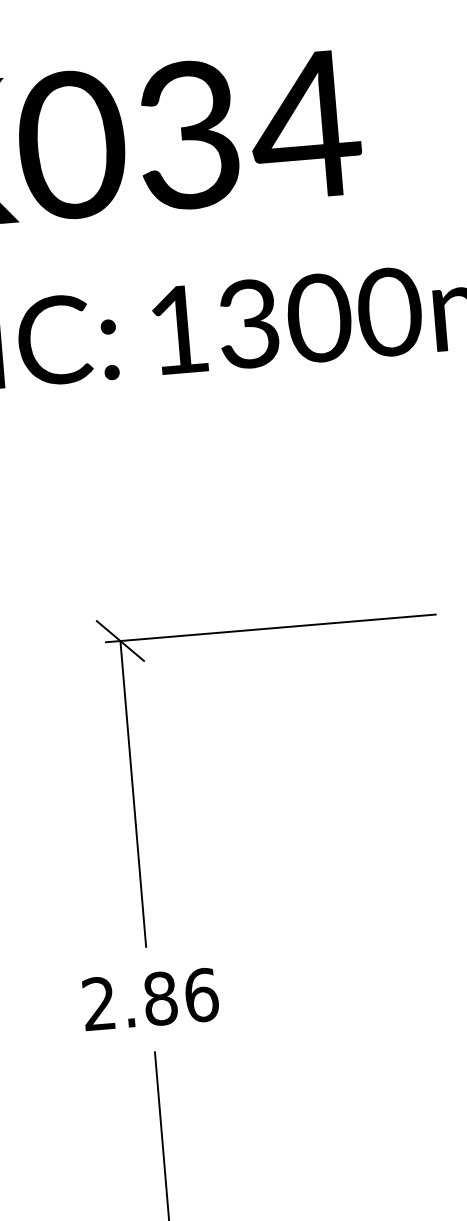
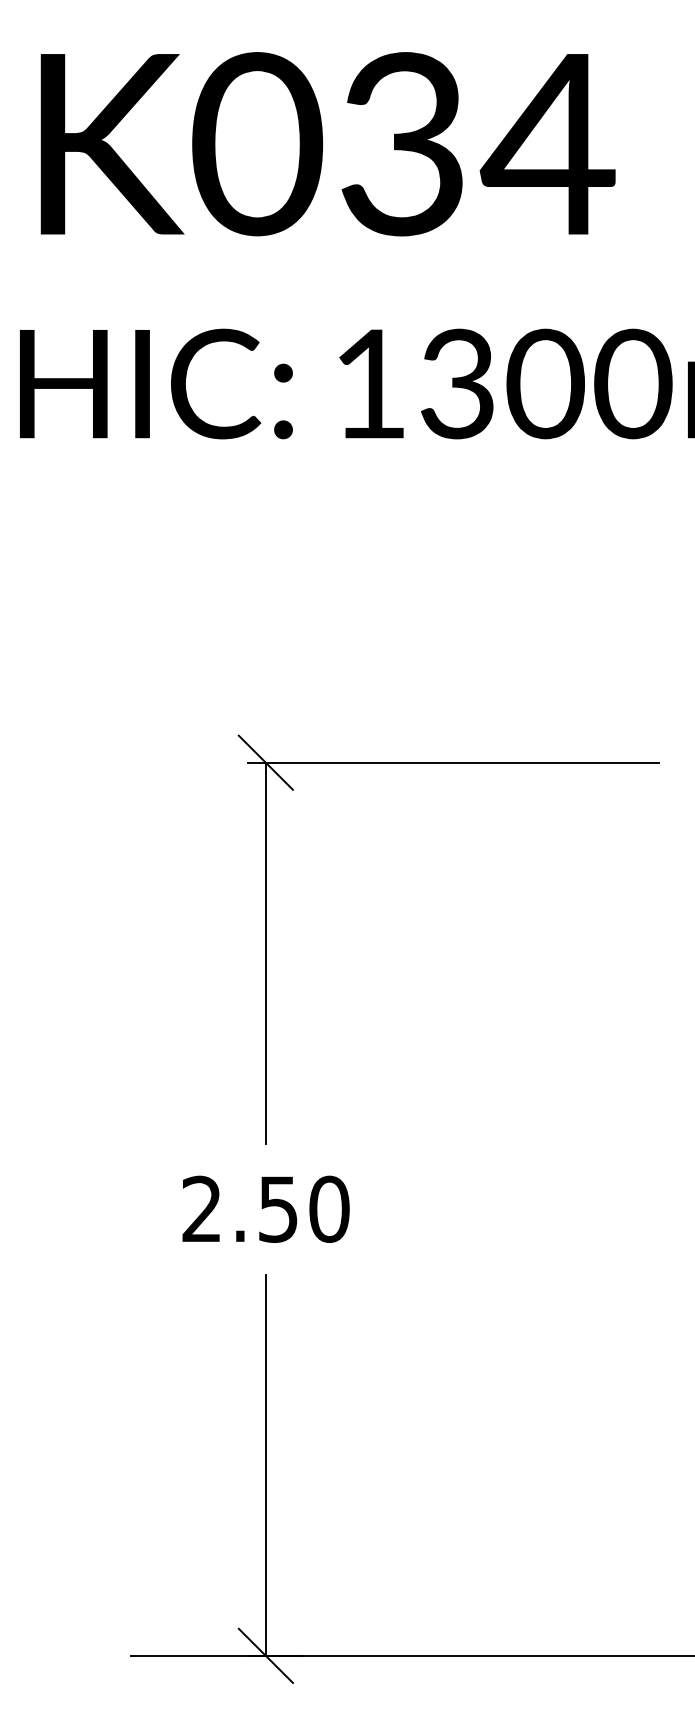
text: (180, 996) -> (303, 1208), 2.86 -> 2.50

